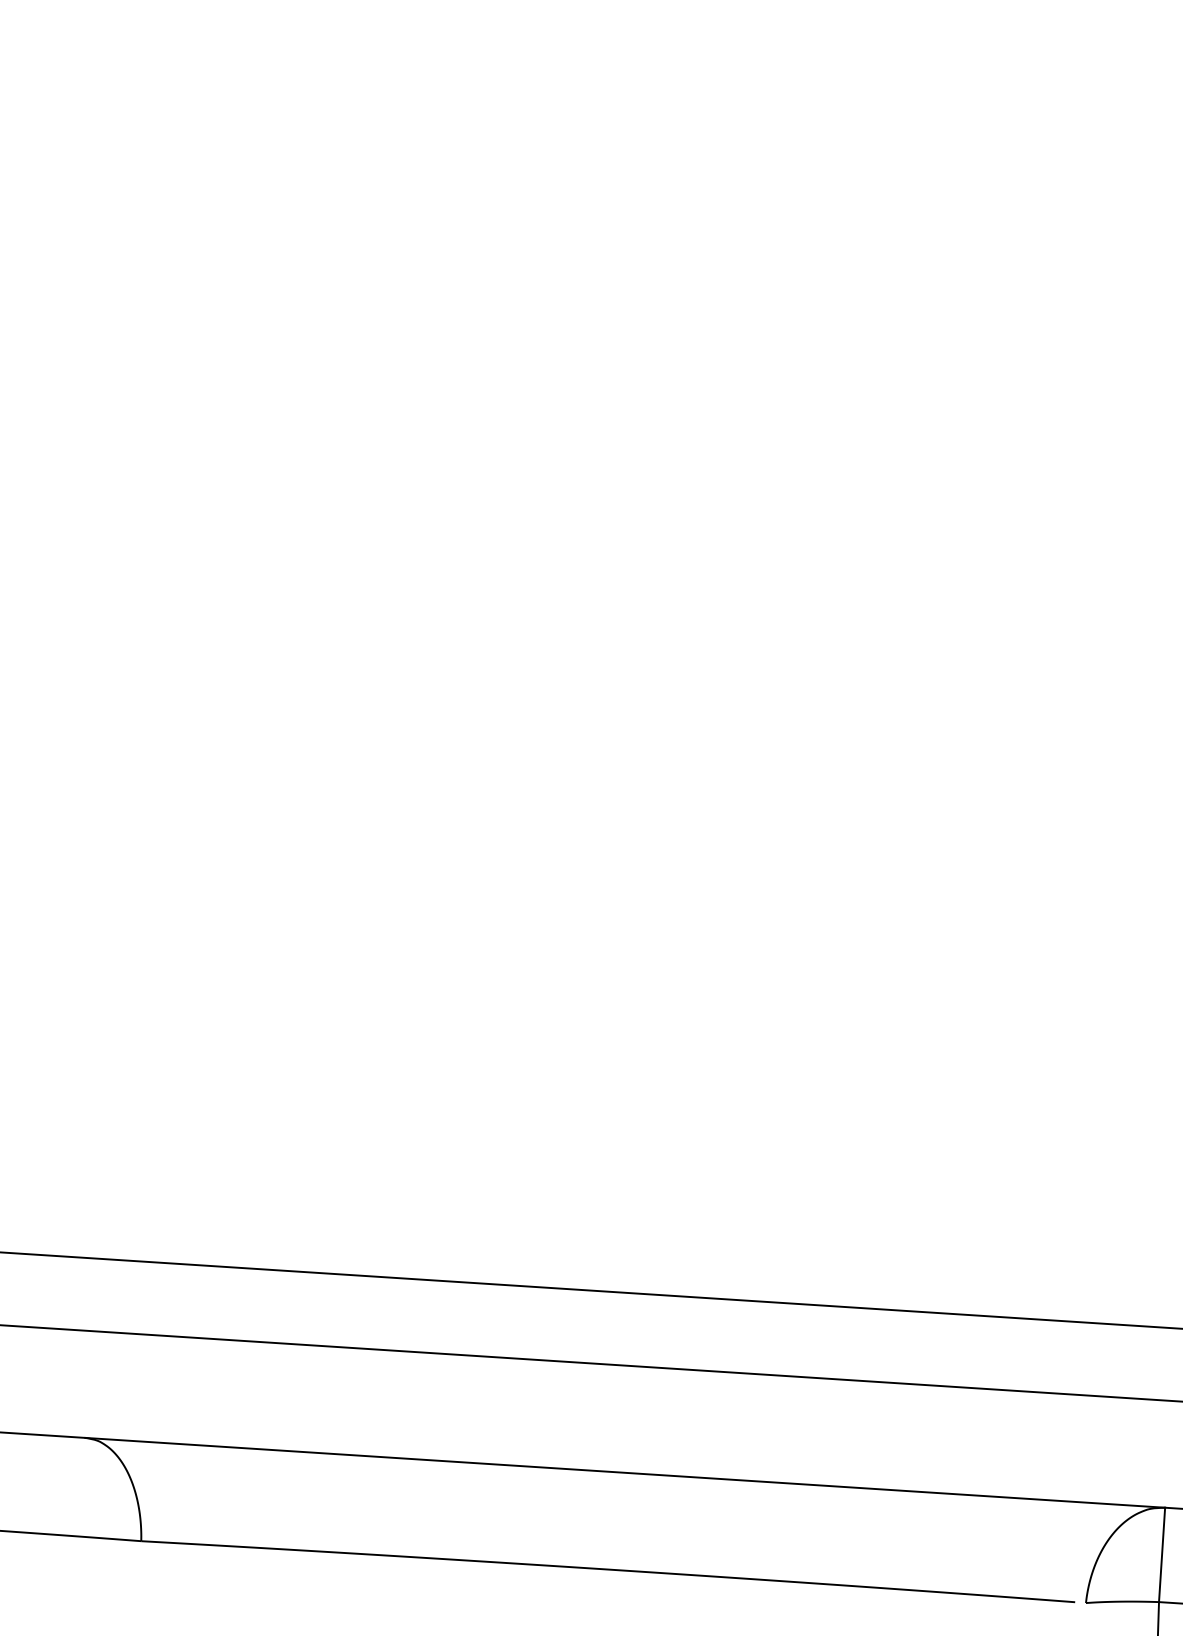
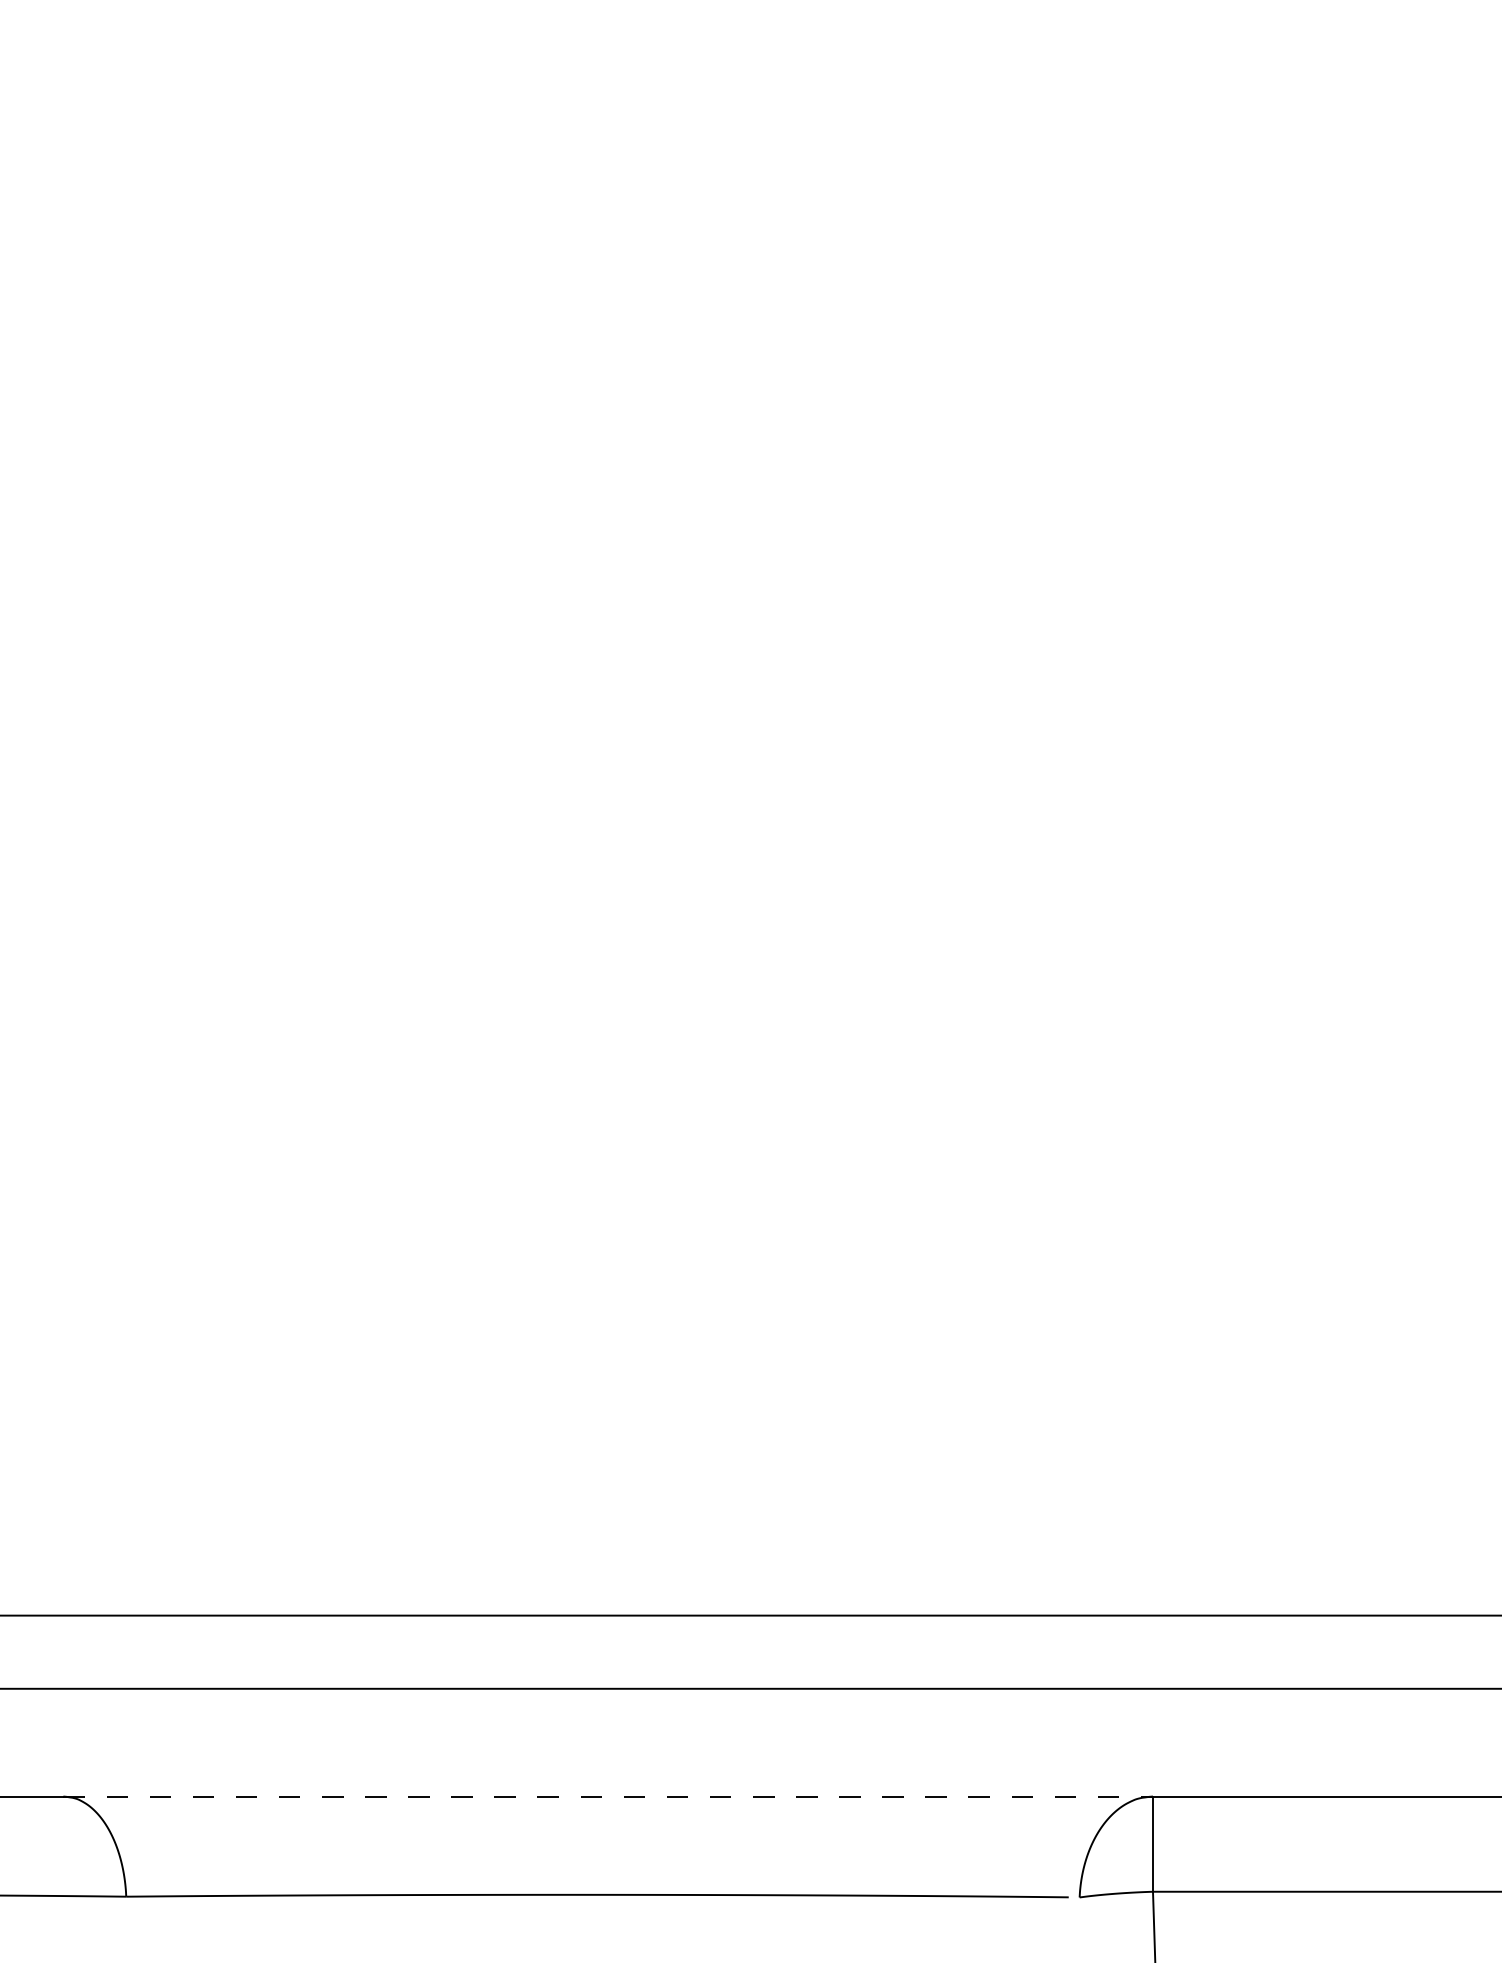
line: (625, 1472) -> (608, 1796), solid -> dashed

